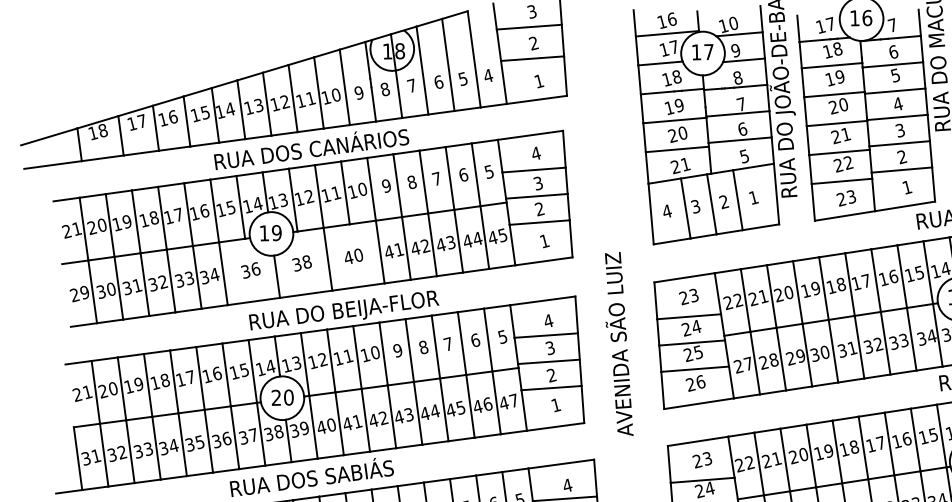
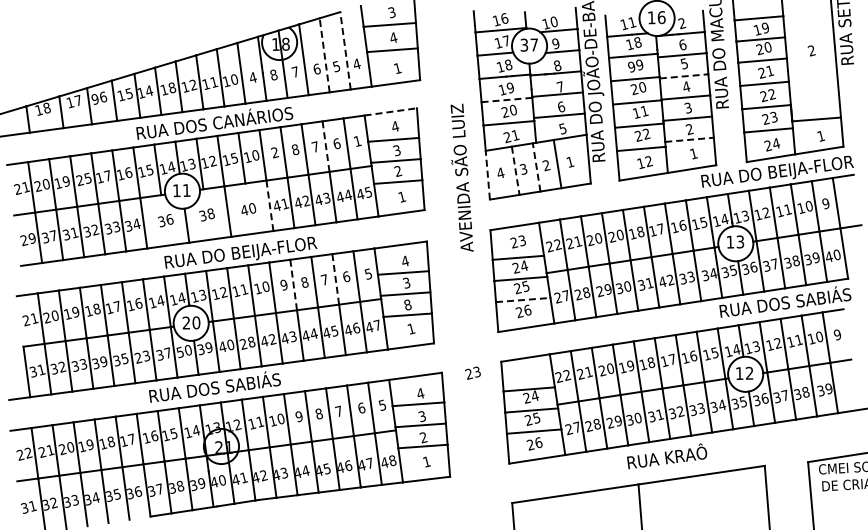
text: (831, 24) -> (632, 22), 17 -> 11
text: (893, 25) -> (682, 23), 7 -> 2
text: (533, 42) -> (393, 37), 2 -> 4
text: (696, 51) -> (524, 44), 17 -> 37
line: (474, 58) -> (345, 50), solid -> dashed
line: (448, 63) -> (324, 54), solid -> dashed
text: (829, 78) -> (631, 66), 19 -> 99
line: (895, 91) -> (684, 76), solid -> dashed
text: (358, 92) -> (252, 77), 9 -> 4
text: (259, 104) -> (172, 87), 13 -> 18
text: (163, 119) -> (95, 99), 16 -> 96
line: (675, 119) -> (507, 99), solid -> dashed
line: (531, 134) -> (391, 111), solid -> dashed
text: (834, 137) -> (635, 113), 21 -> 11
line: (903, 169) -> (690, 139), solid -> dashed
text: (489, 170) -> (357, 140), 5 -> 1
line: (450, 179) -> (326, 147), solid -> dashed
text: (385, 185) -> (274, 152), 9 -> 2
text: (336, 192) -> (234, 157), 11 -> 15
text: (845, 198) -> (644, 162), 23 -> 12
line: (711, 203) -> (536, 166), solid -> dashed
line: (685, 209) -> (515, 171), solid -> dashed
line: (650, 213) -> (487, 174), solid -> dashed
text: (148, 219) -> (83, 179), 18 -> 25
text: (276, 233) -> (186, 190), 19 -> 11
line: (380, 252) -> (270, 206), solid -> dashed
text: (111, 288) -> (53, 235), 30 -> 37
text: (809, 290) -> (615, 236), 19 -> 20
line: (461, 342) -> (335, 278), solid -> dashed
text: (618, 343) -> (461, 177), moved
text: (868, 346) -> (662, 281), 32 -> 42
line: (409, 349) -> (293, 284), solid -> dashed
text: (244, 369) -> (160, 300), 15 -> 14
line: (695, 369) -> (523, 300), solid -> dashed
text: (551, 374) -> (407, 304), 2 -> 8
text: (352, 422) -> (247, 342), 41 -> 28
text: (274, 431) -> (184, 350), 38 -> 50
text: (221, 439) -> (142, 356), 36 -> 23
text: (173, 445) -> (103, 361), 34 -> 39
text: (701, 459) -> (472, 372), moved

